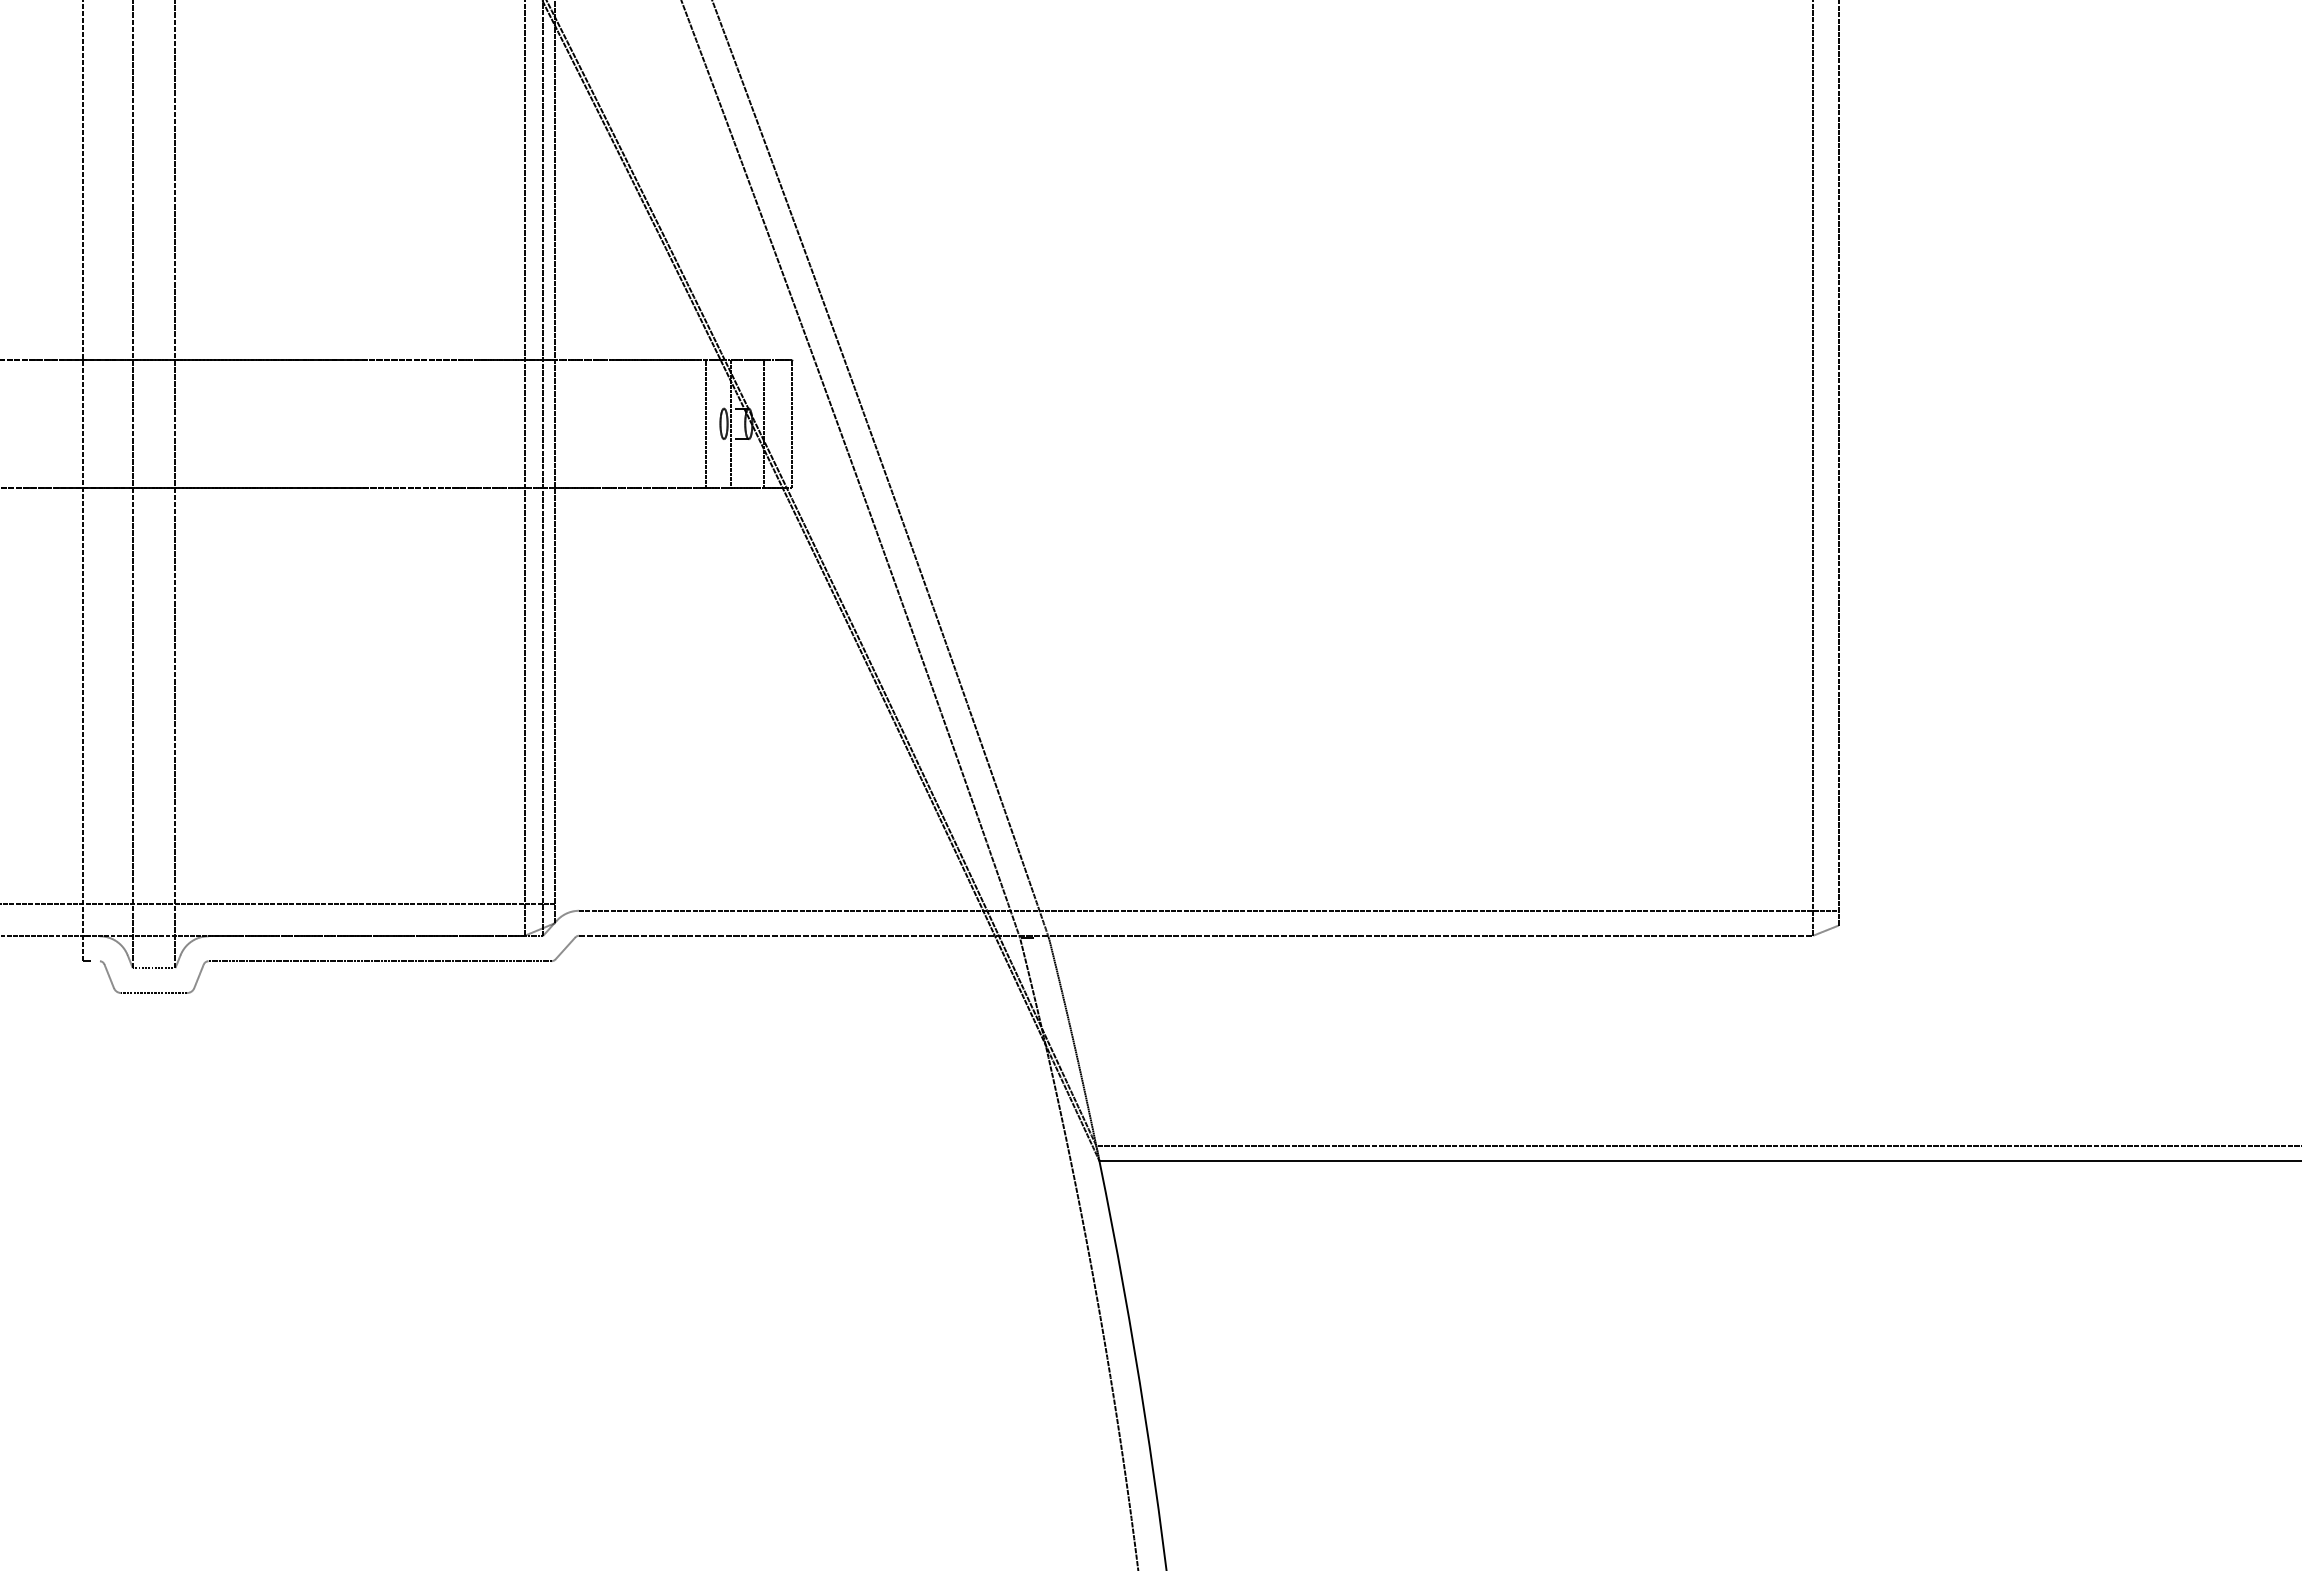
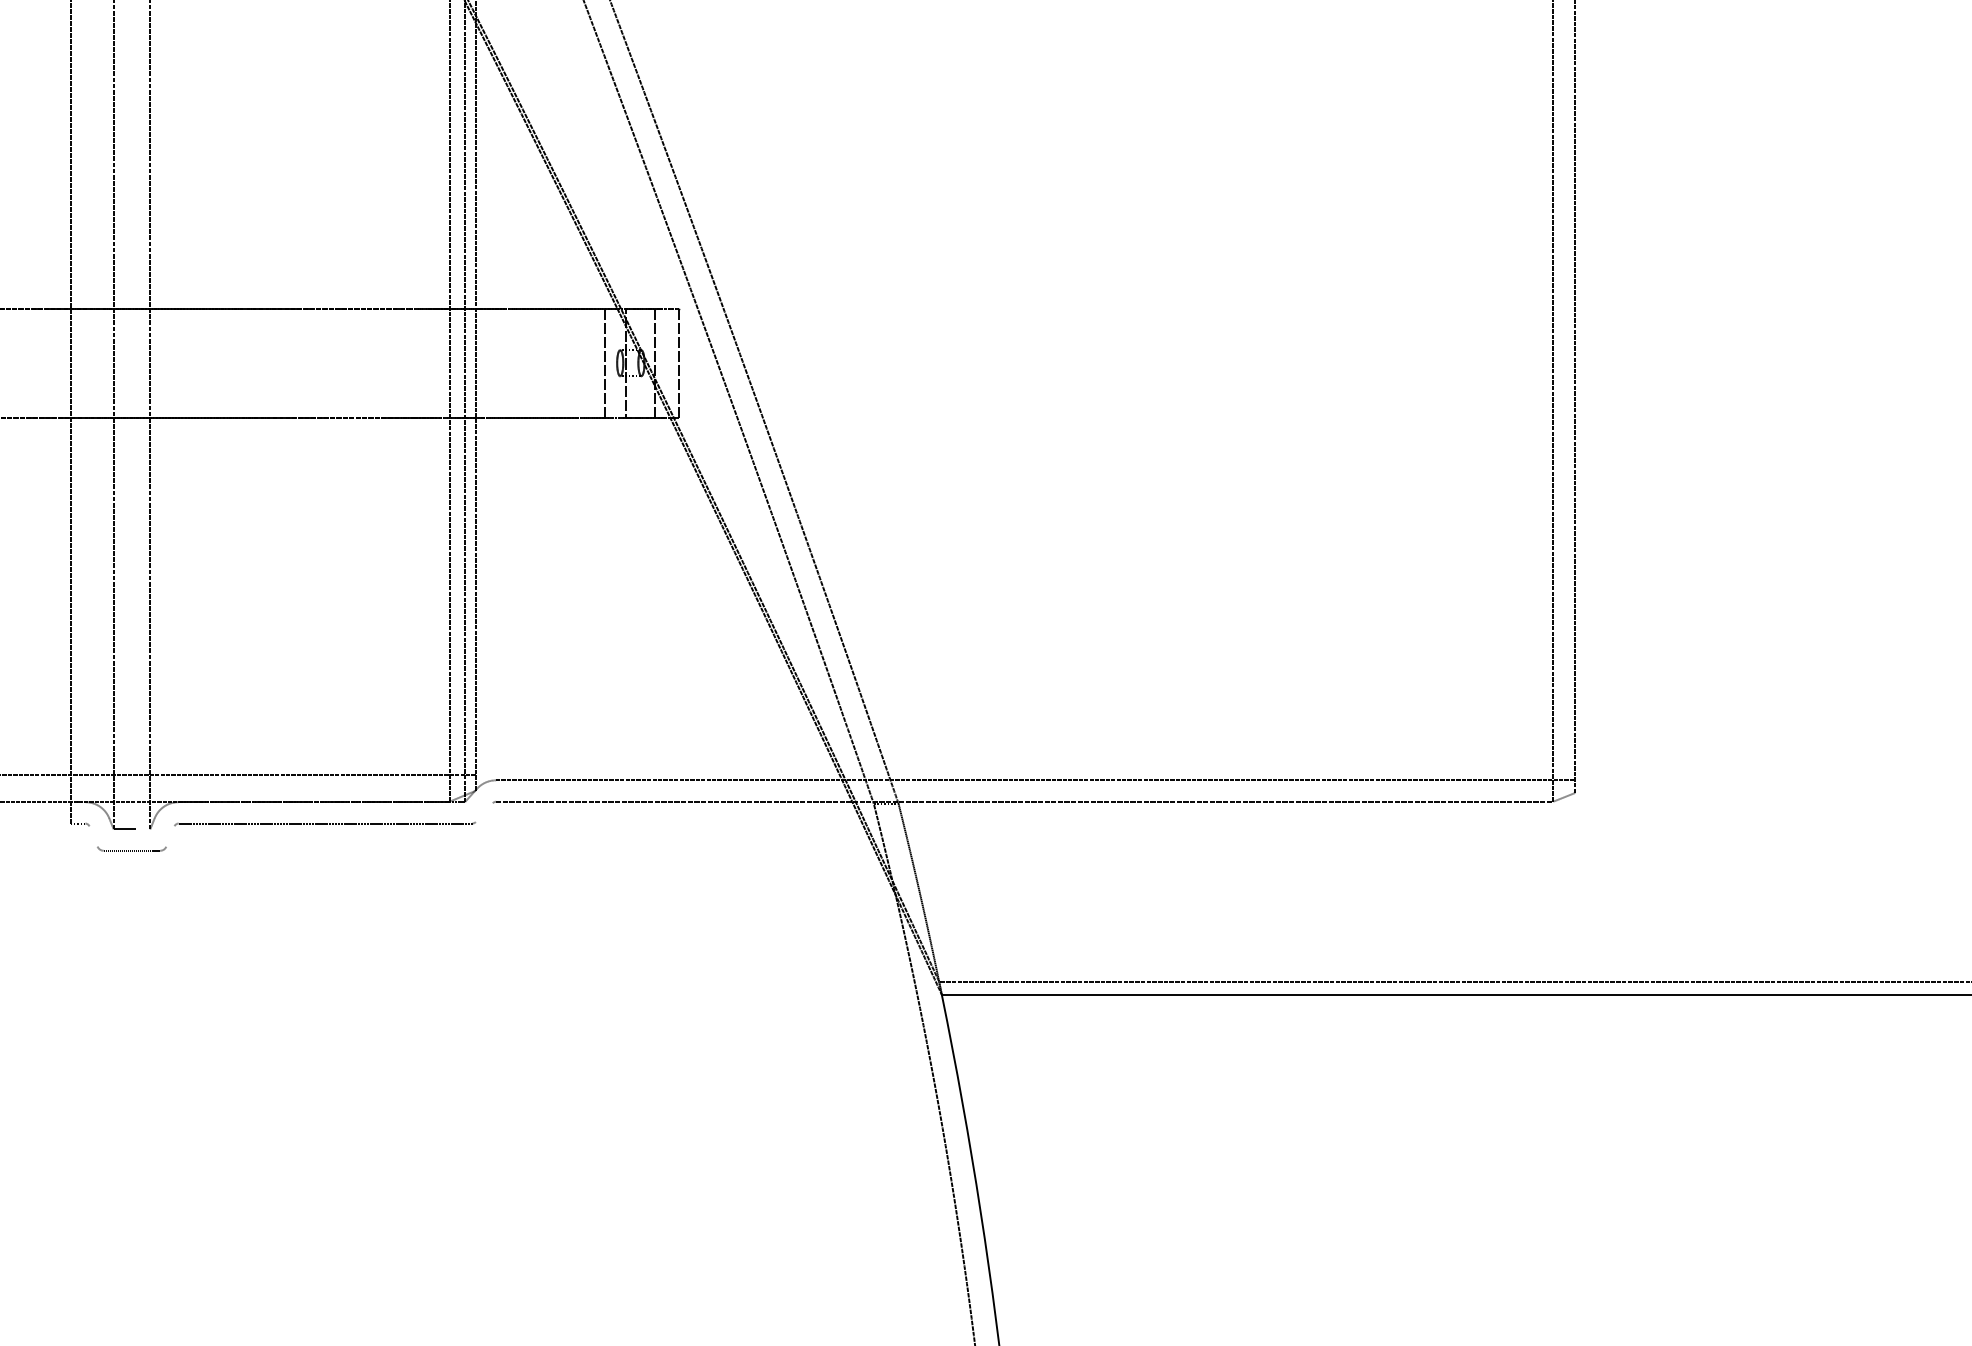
line: (565, 948) -> (484, 812), removed
line: (109, 976) -> (93, 836), removed
line: (198, 976) -> (169, 836), removed

